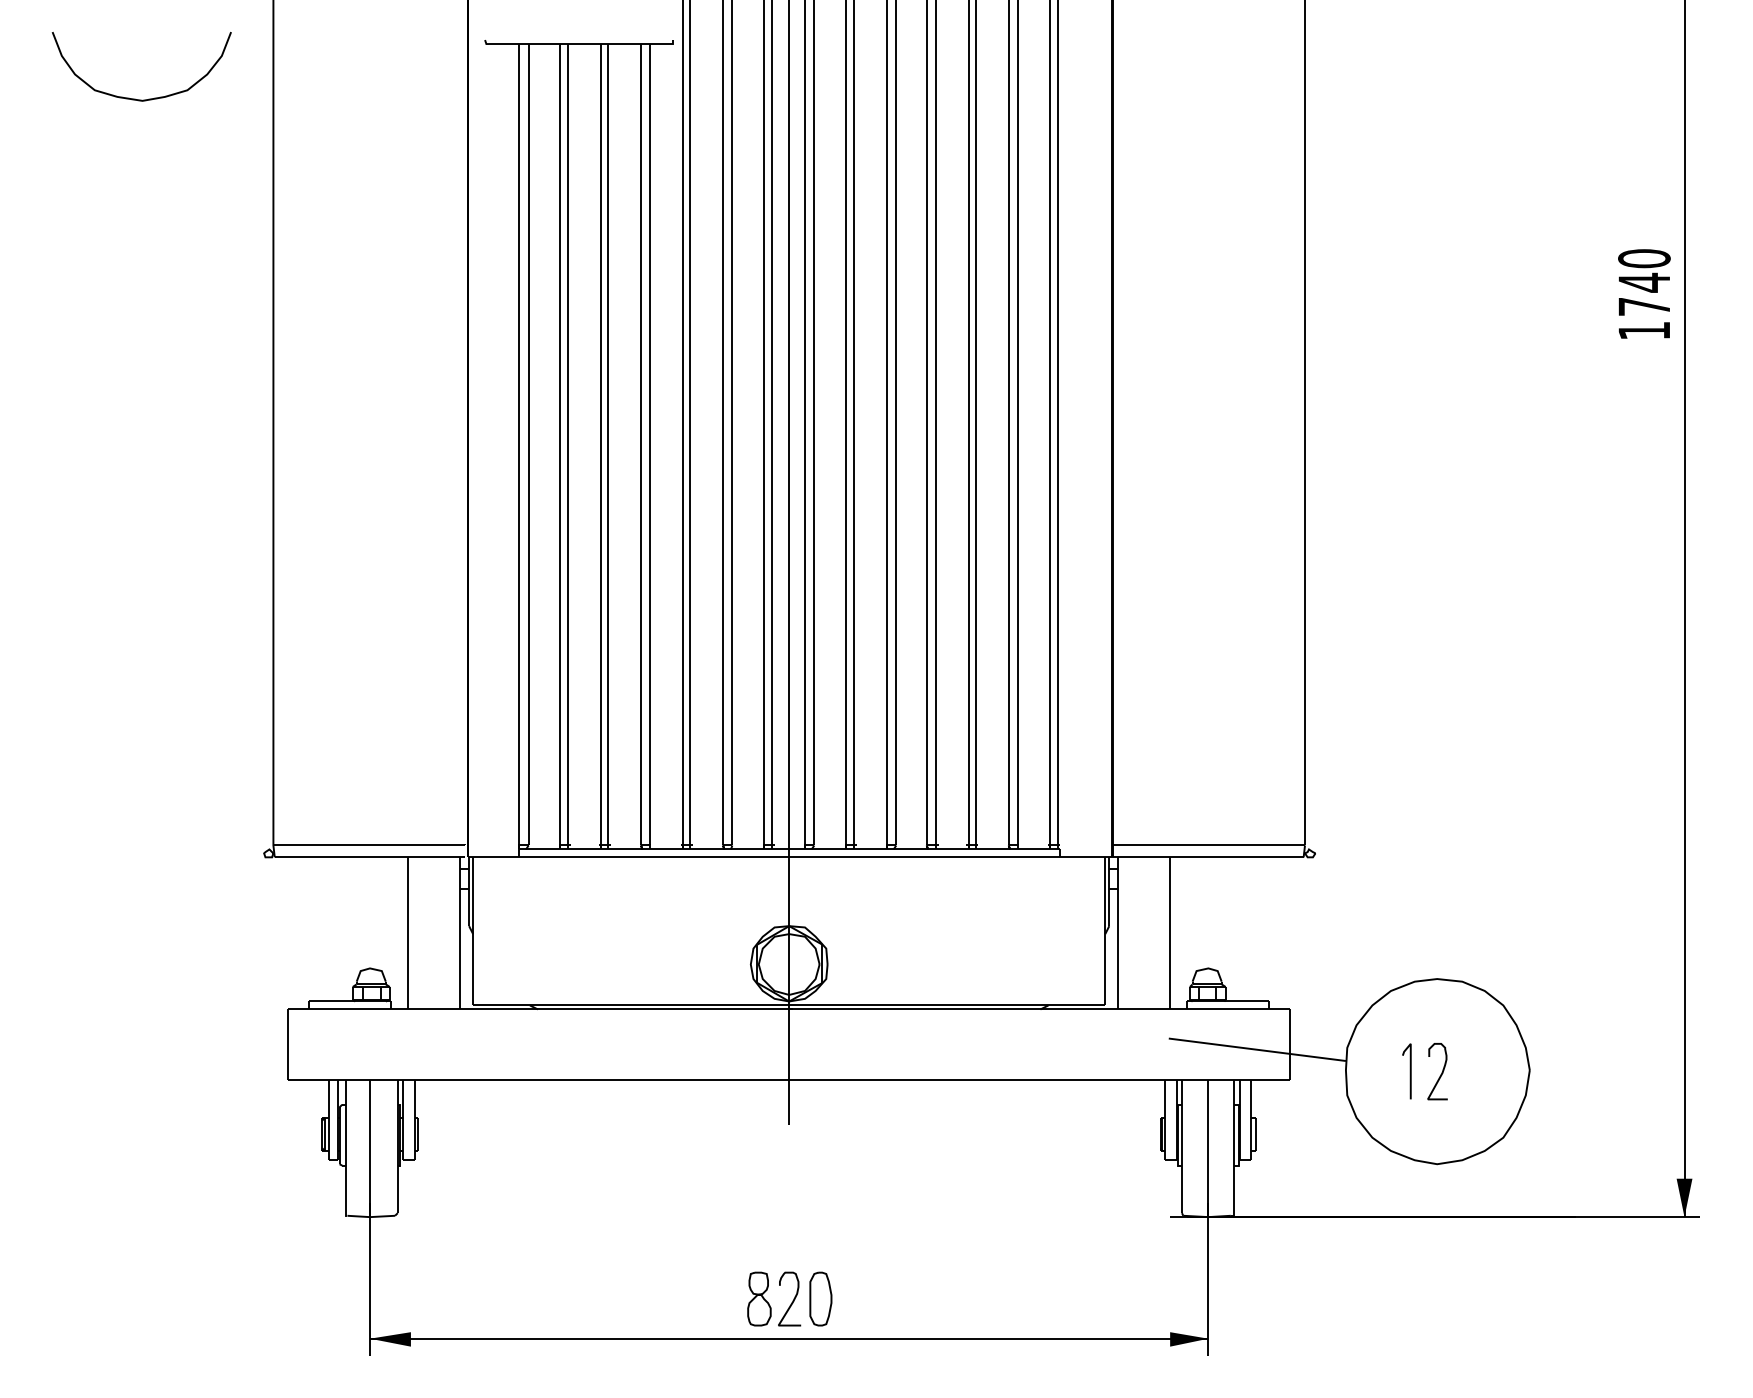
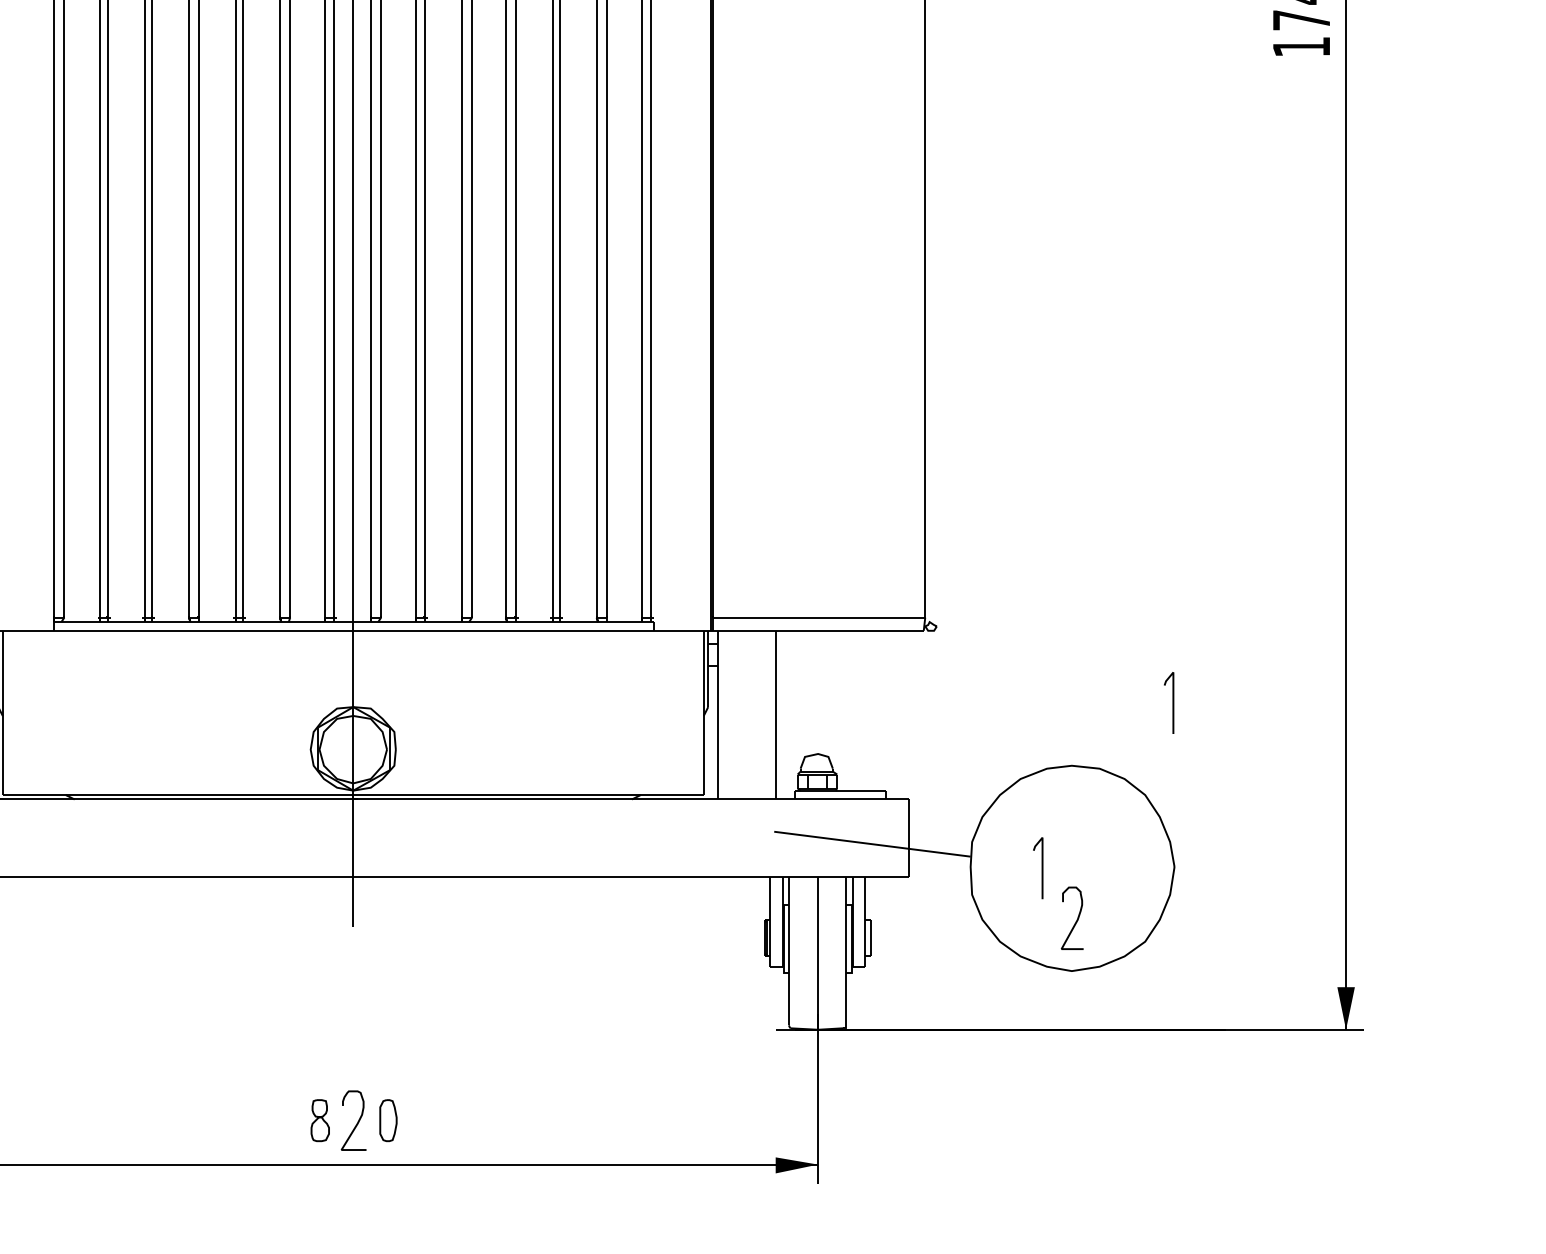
line: (1527, 922) -> (1171, 703), added
curve: (1441, 1072) -> (1076, 919), moved
part: (759, 1298) -> (320, 1120), size x0.7
part: (820, 1298) -> (387, 1120), size x0.7

